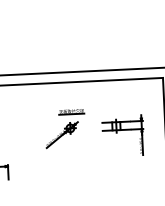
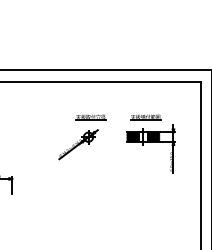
part: (117, 109) -> (145, 117), added
hatch: (107, 126) -> (132, 137), added
hatch: (124, 126) -> (153, 137), added

